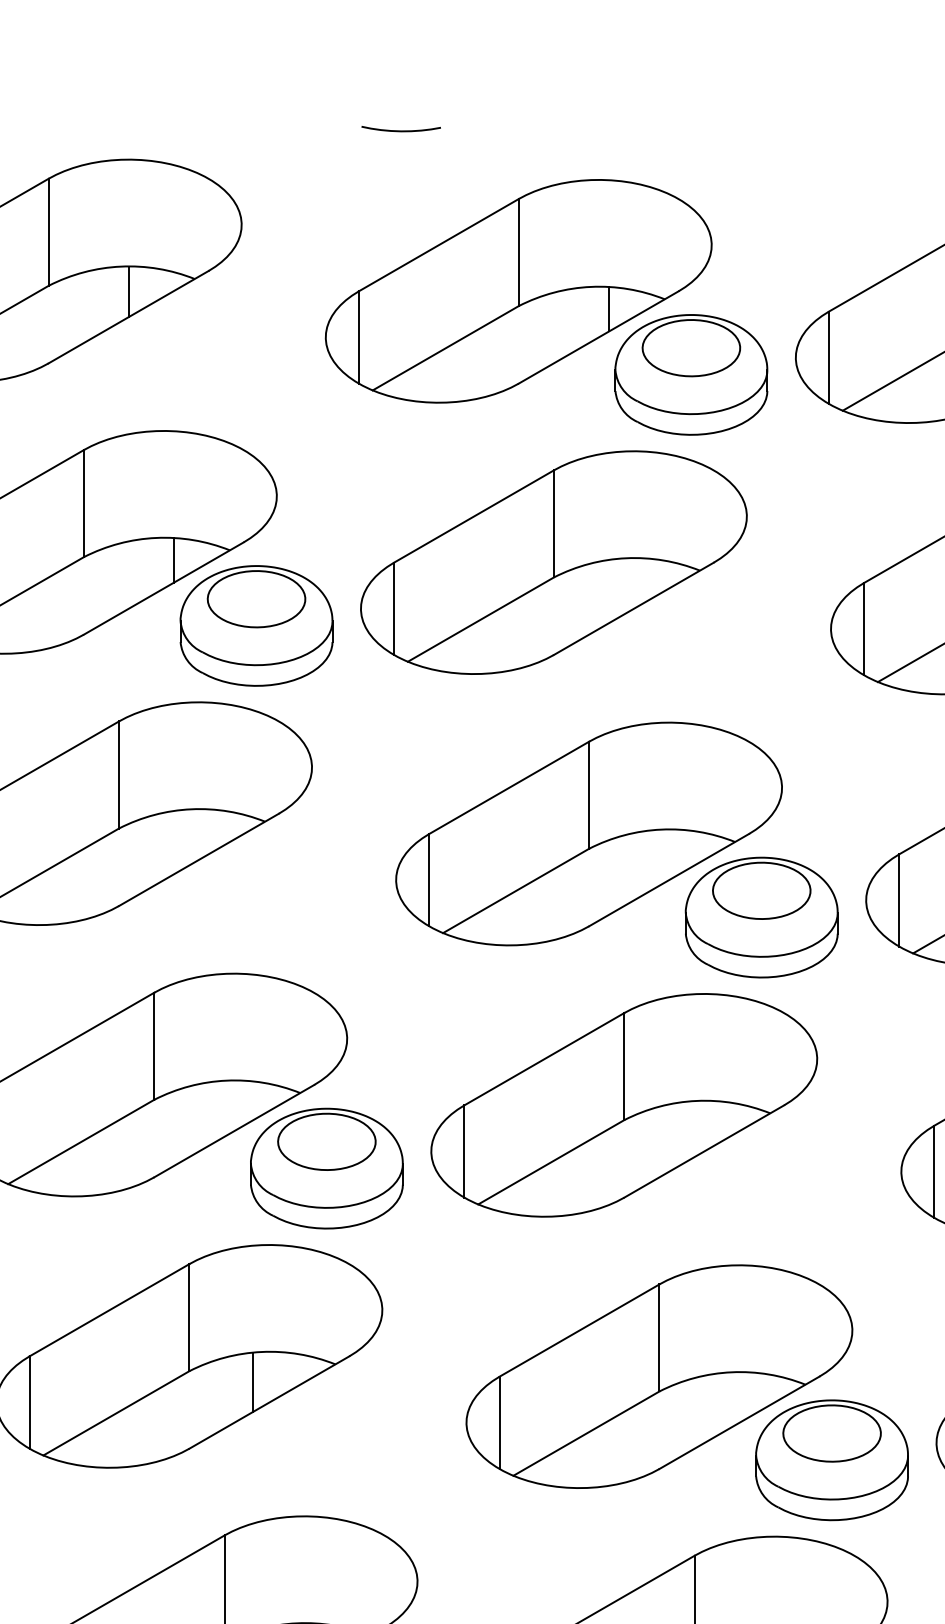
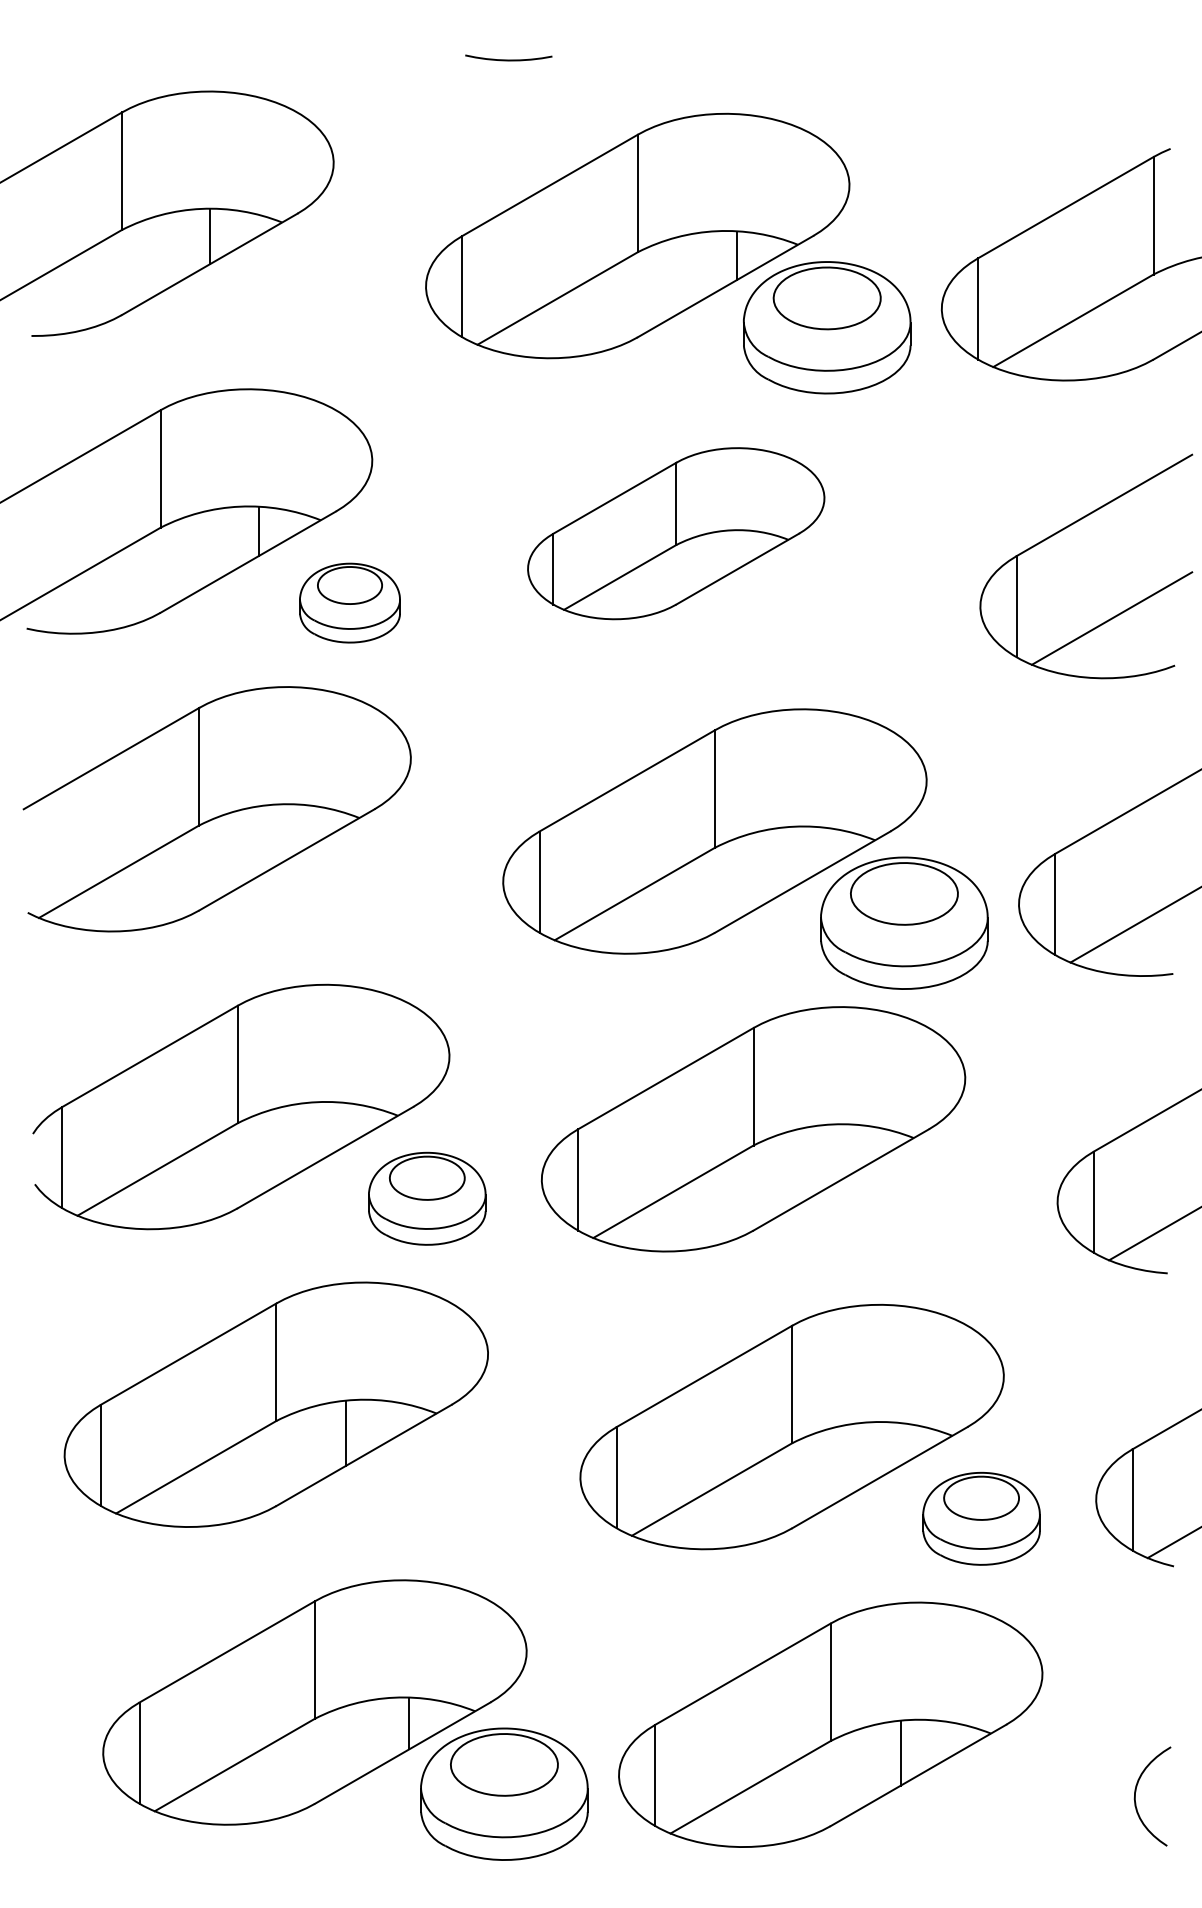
part: (553, 562) -> (675, 533), size x0.7
part: (256, 625) -> (349, 602), size x0.6
part: (327, 1168) -> (427, 1198), size x0.7
part: (832, 1460) -> (981, 1518), size x0.7

